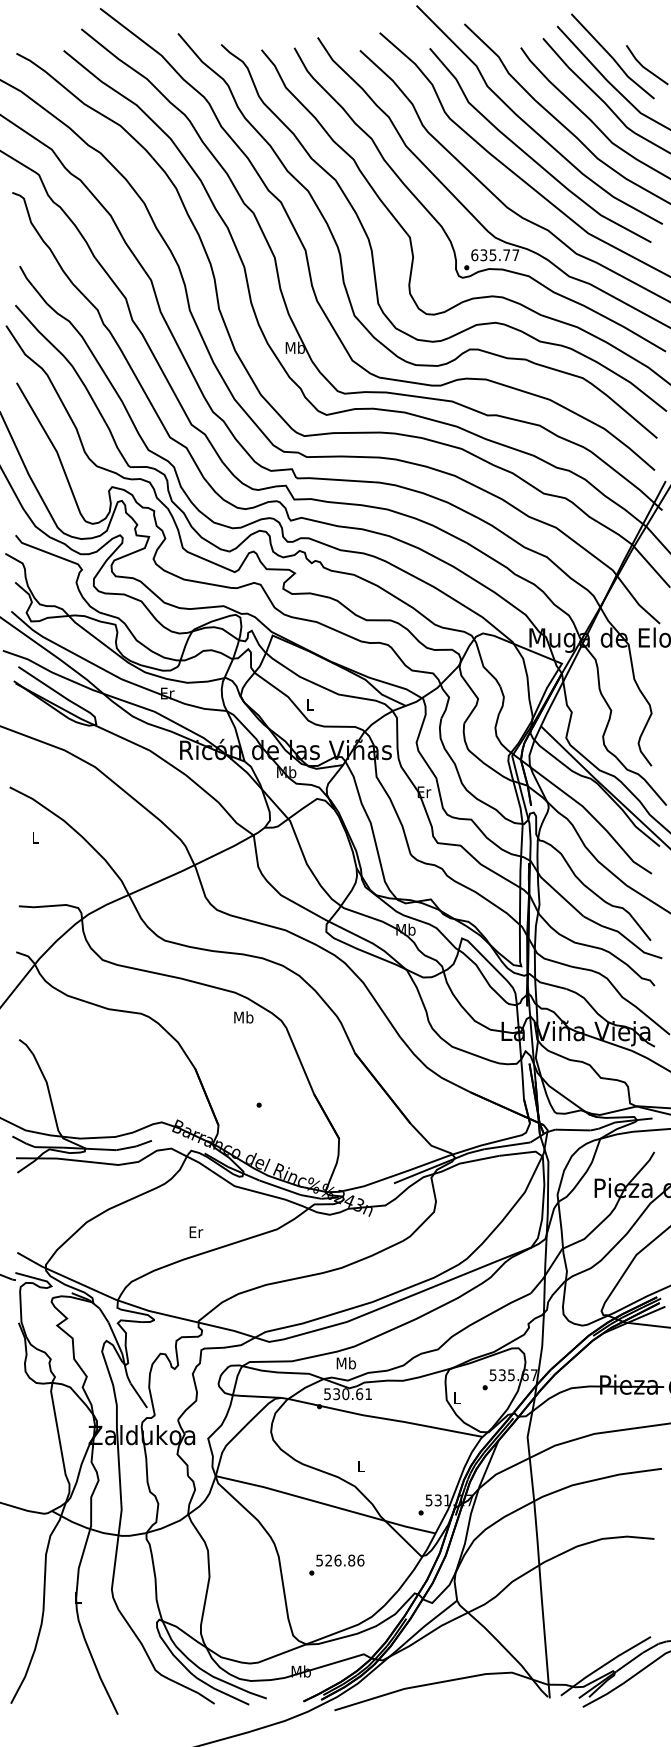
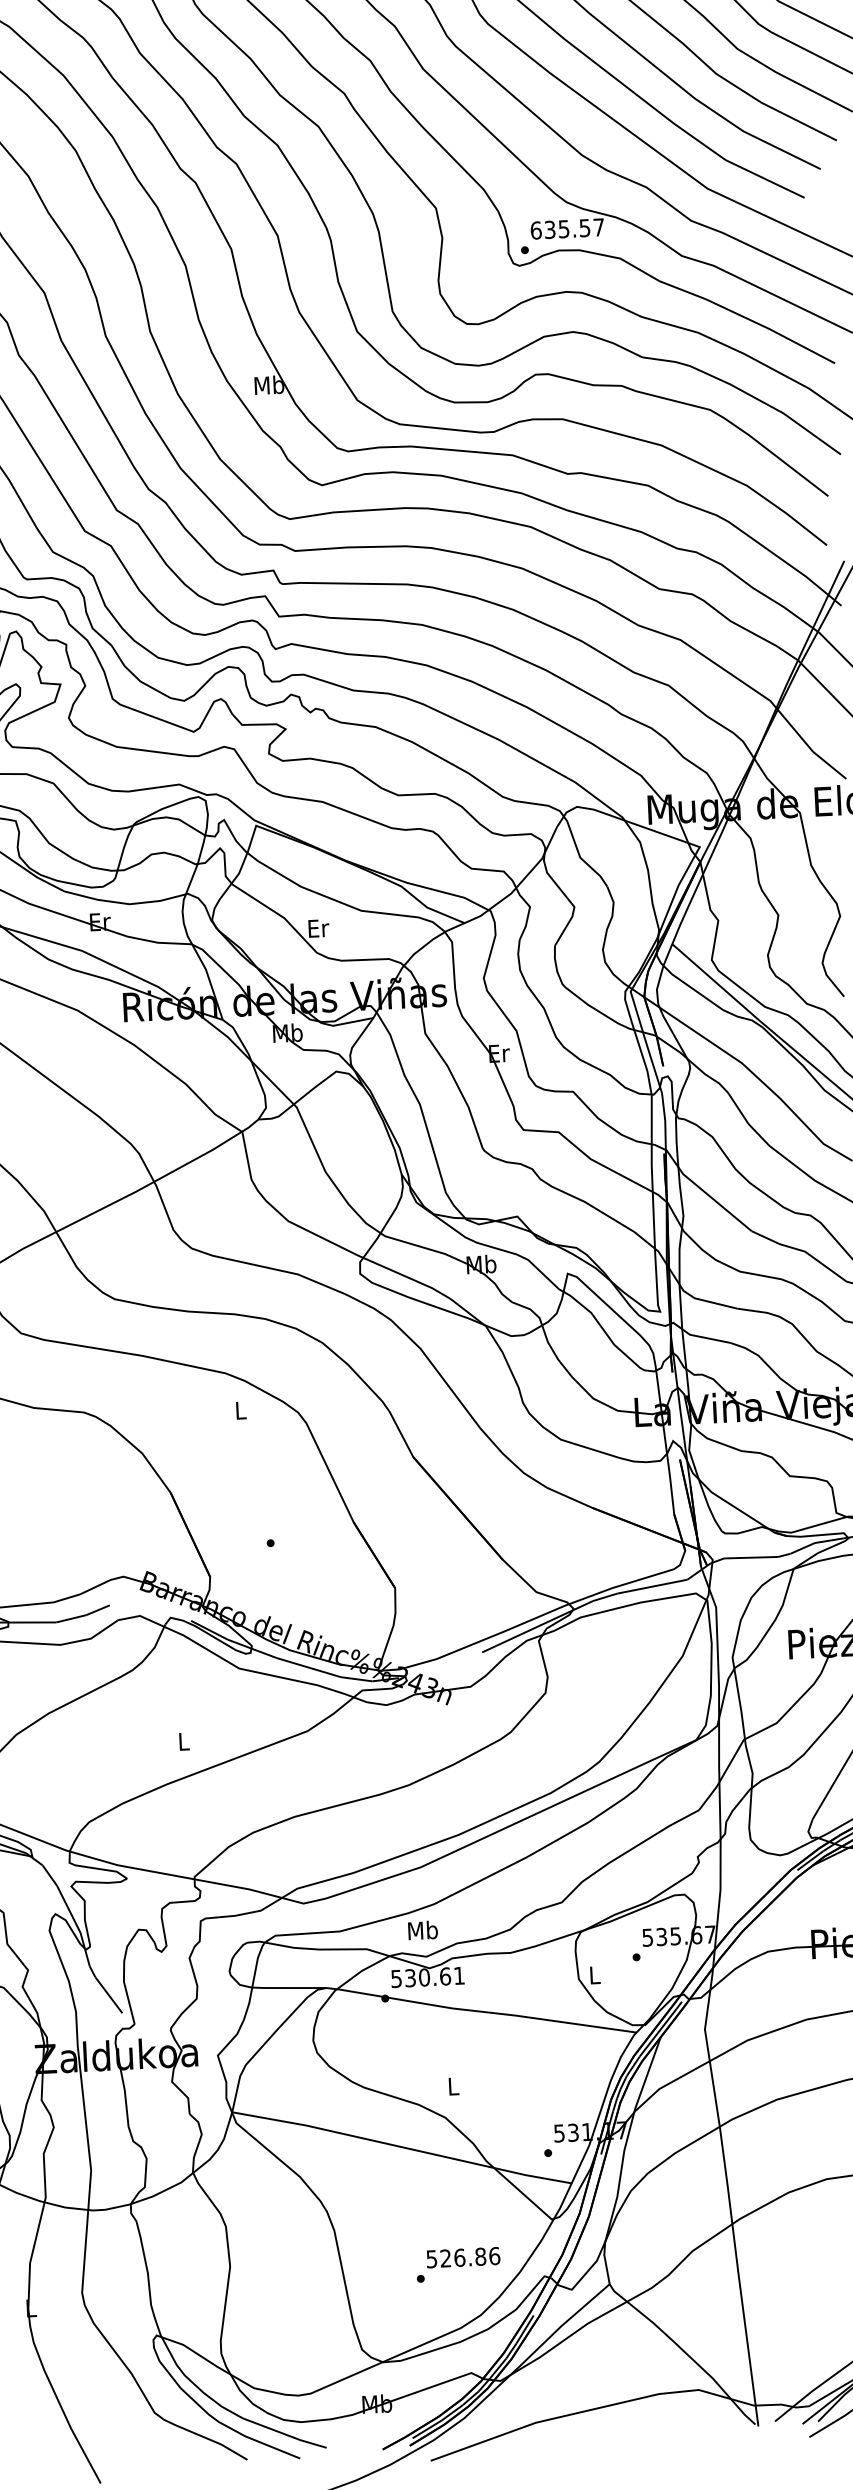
text: (506, 255) -> (584, 228), 635.77 -> 635.57
text: (310, 704) -> (319, 928), L -> Er
text: (243, 1017) -> (240, 1410), Mb -> L
text: (196, 1232) -> (184, 1742), Er -> L
text: (336, 1564) -> (457, 2263), moved

